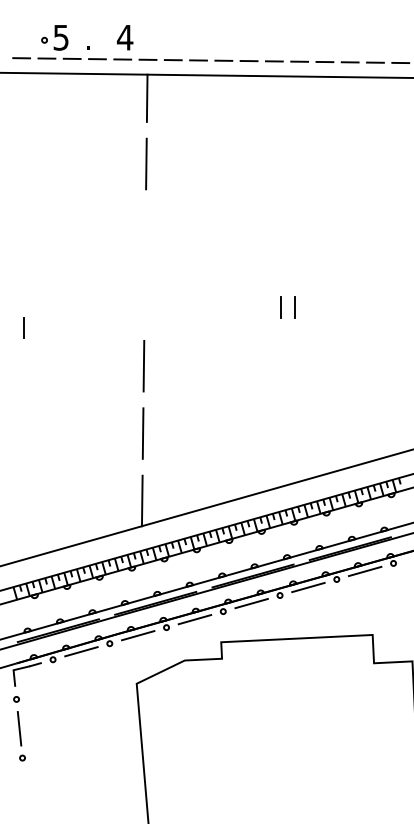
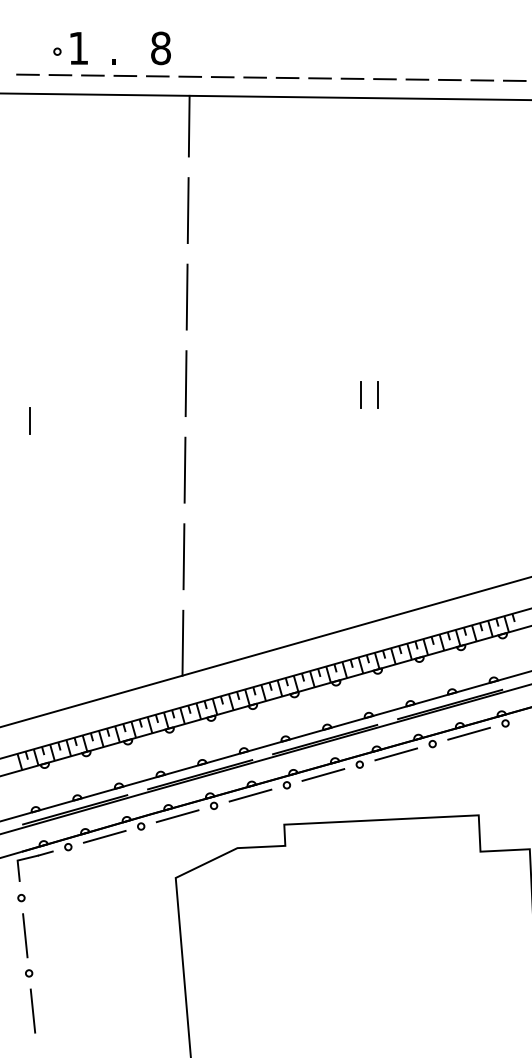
text: (60, 37) -> (77, 48), 5 -> 1
text: (124, 37) -> (160, 48), 4 -> 8
line: (145, 231) -> (187, 297), added
line: (144, 298) -> (185, 383), added
line: (25, 787) -> (32, 1011), added

